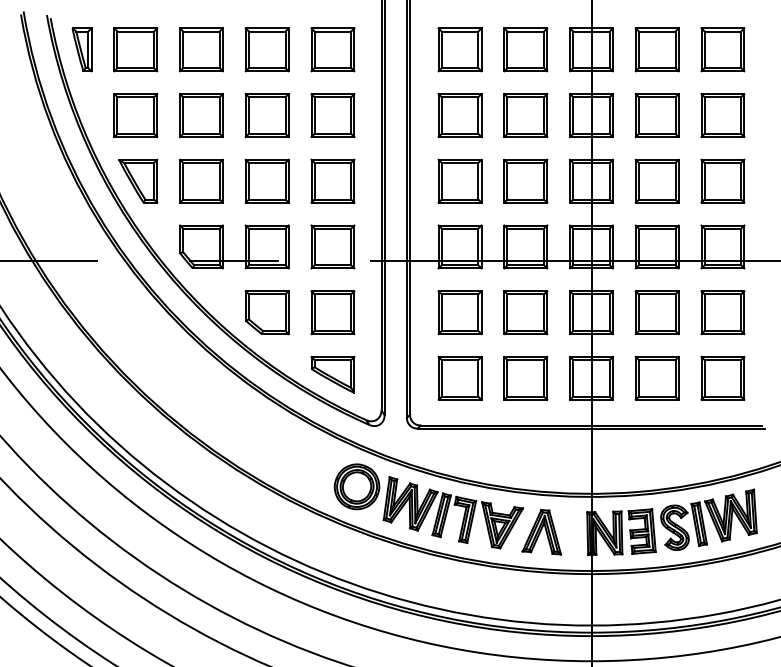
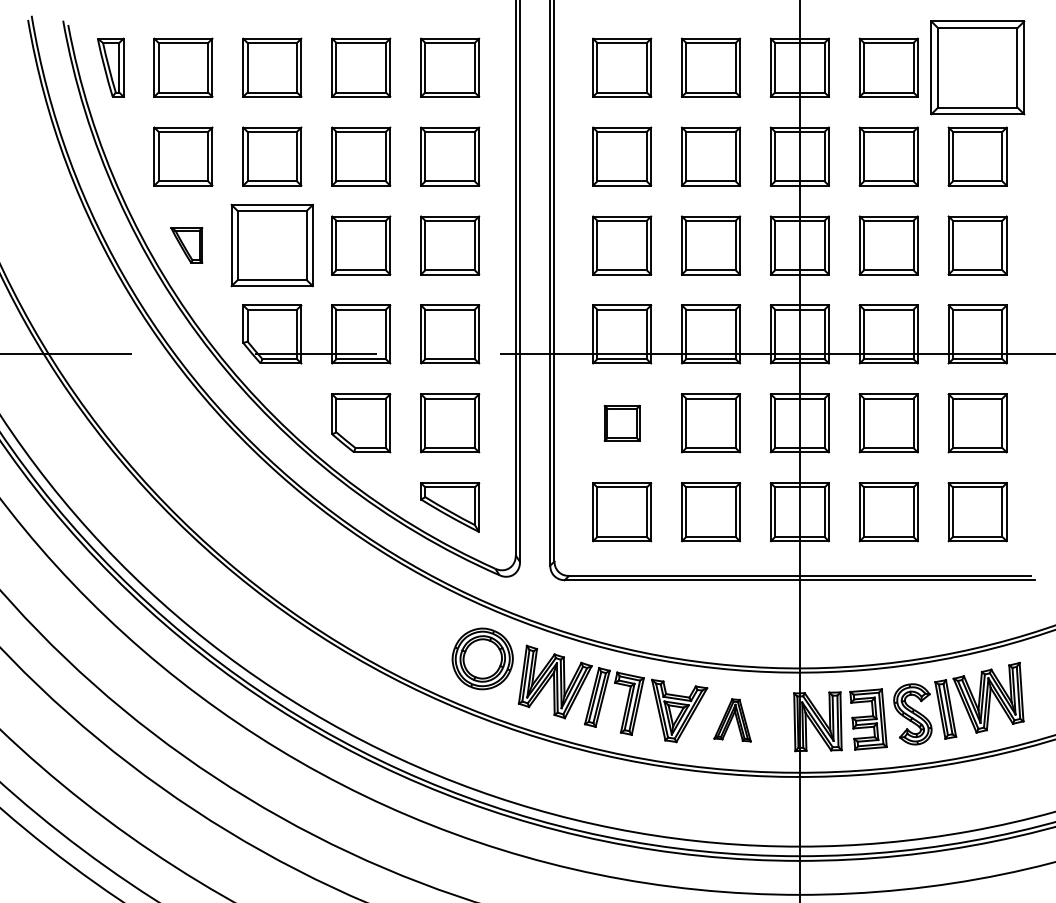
part: (722, 49) -> (977, 67), size x1.6
part: (138, 181) -> (186, 245), size x0.6
part: (201, 181) -> (272, 245), size x1.4
part: (460, 312) -> (622, 423), size x0.6
part: (541, 532) -> (732, 720), size x0.7

